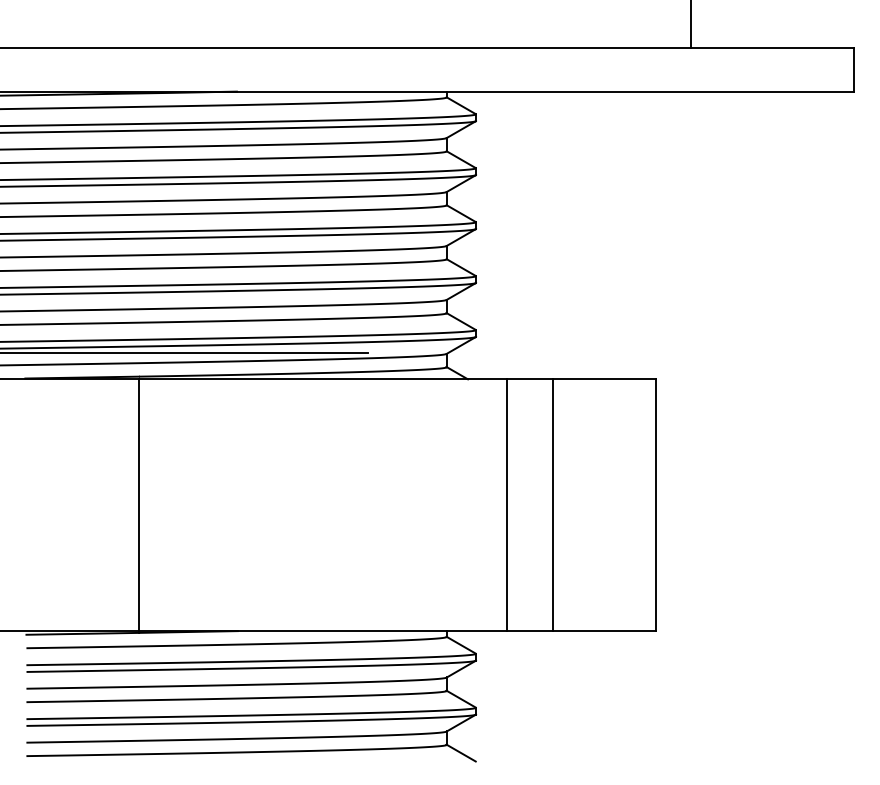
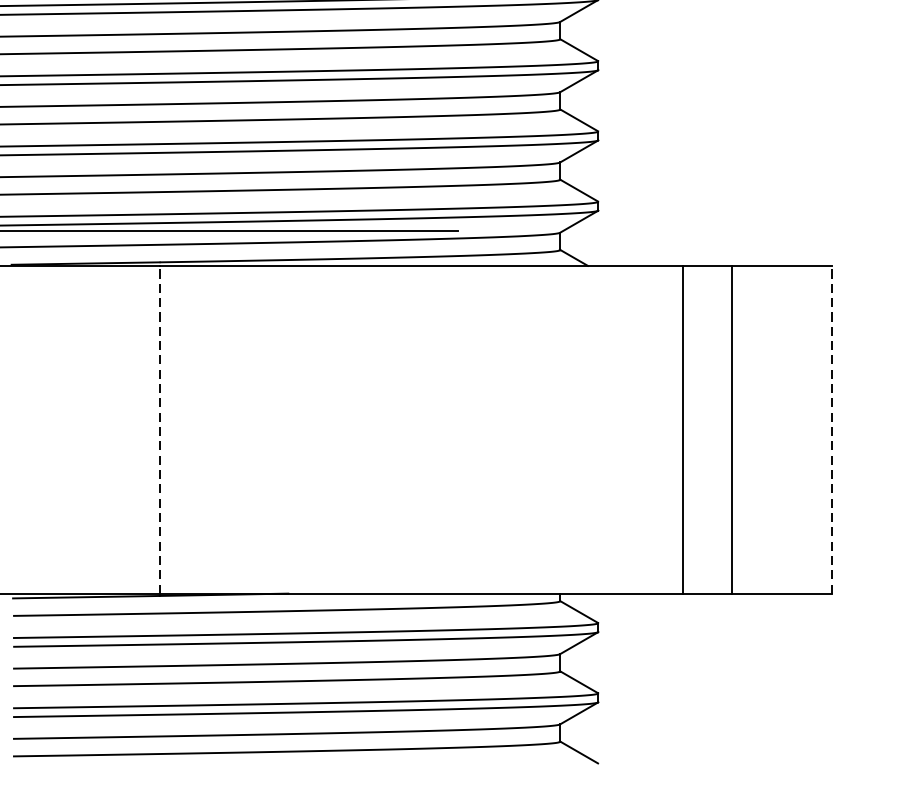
line: (138, 505) -> (158, 430), solid -> dashed
line: (506, 505) -> (682, 430), moved
line: (552, 505) -> (731, 430), moved
line: (655, 505) -> (832, 430), solid -> dashed

